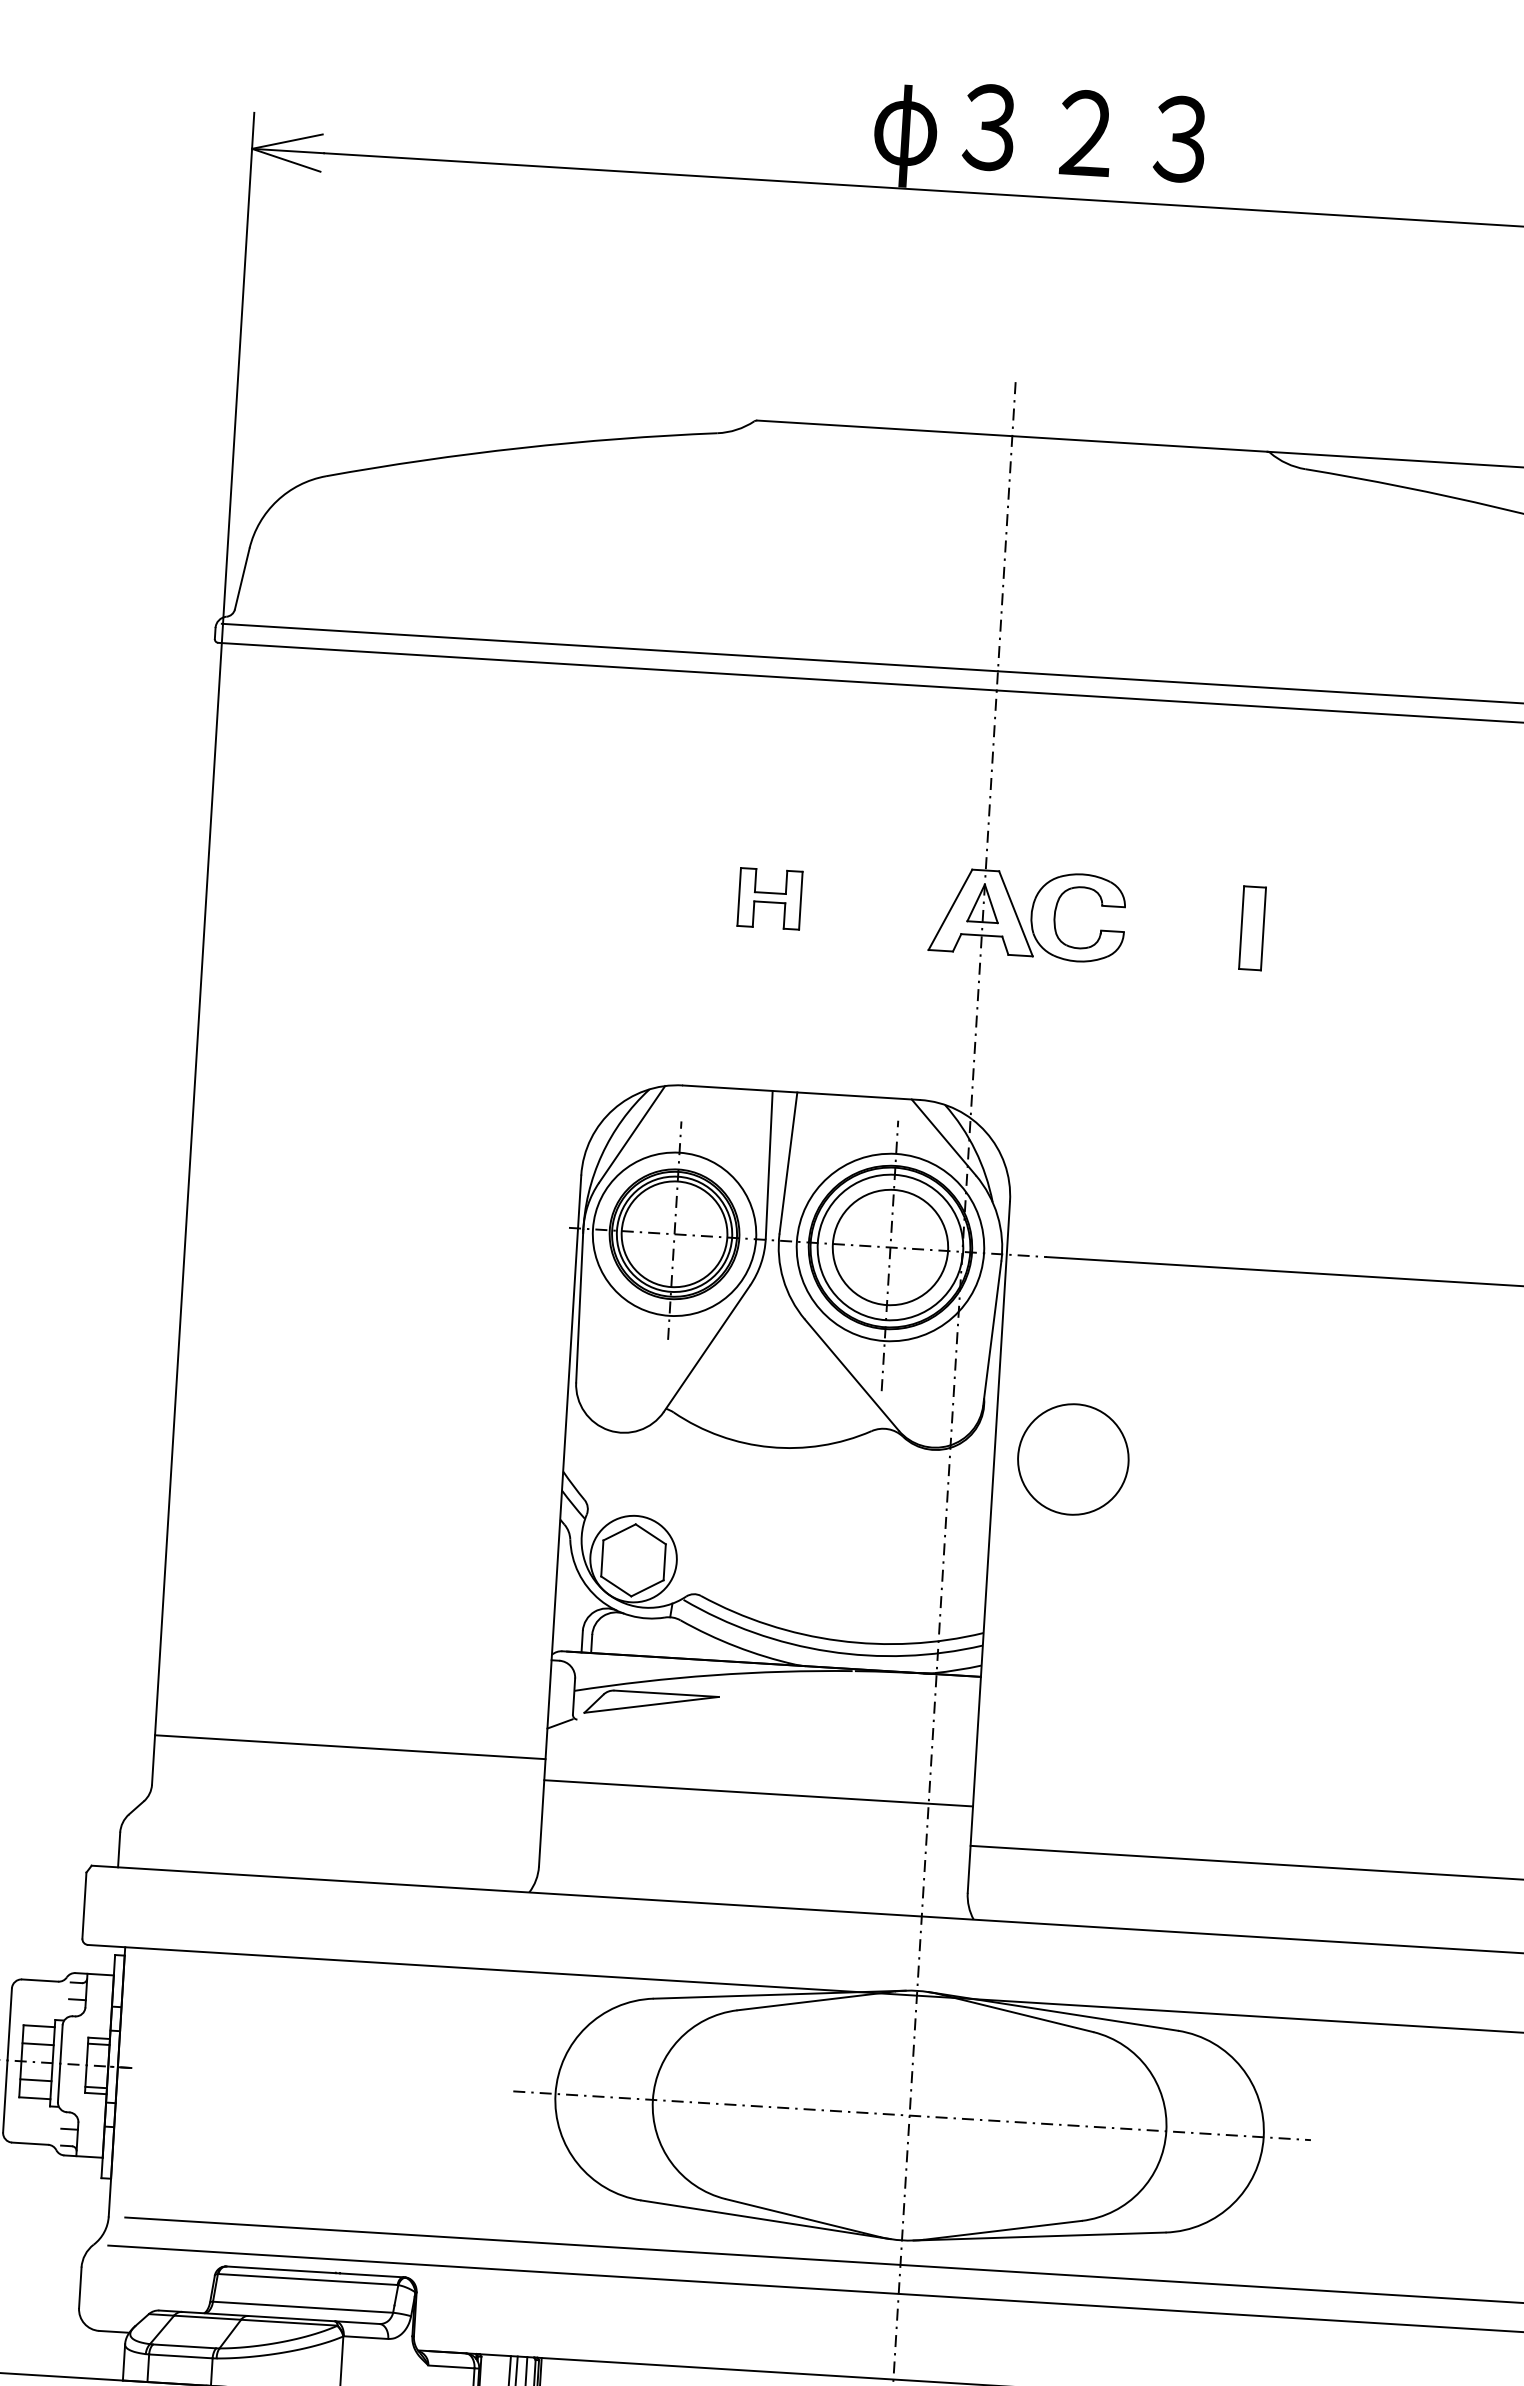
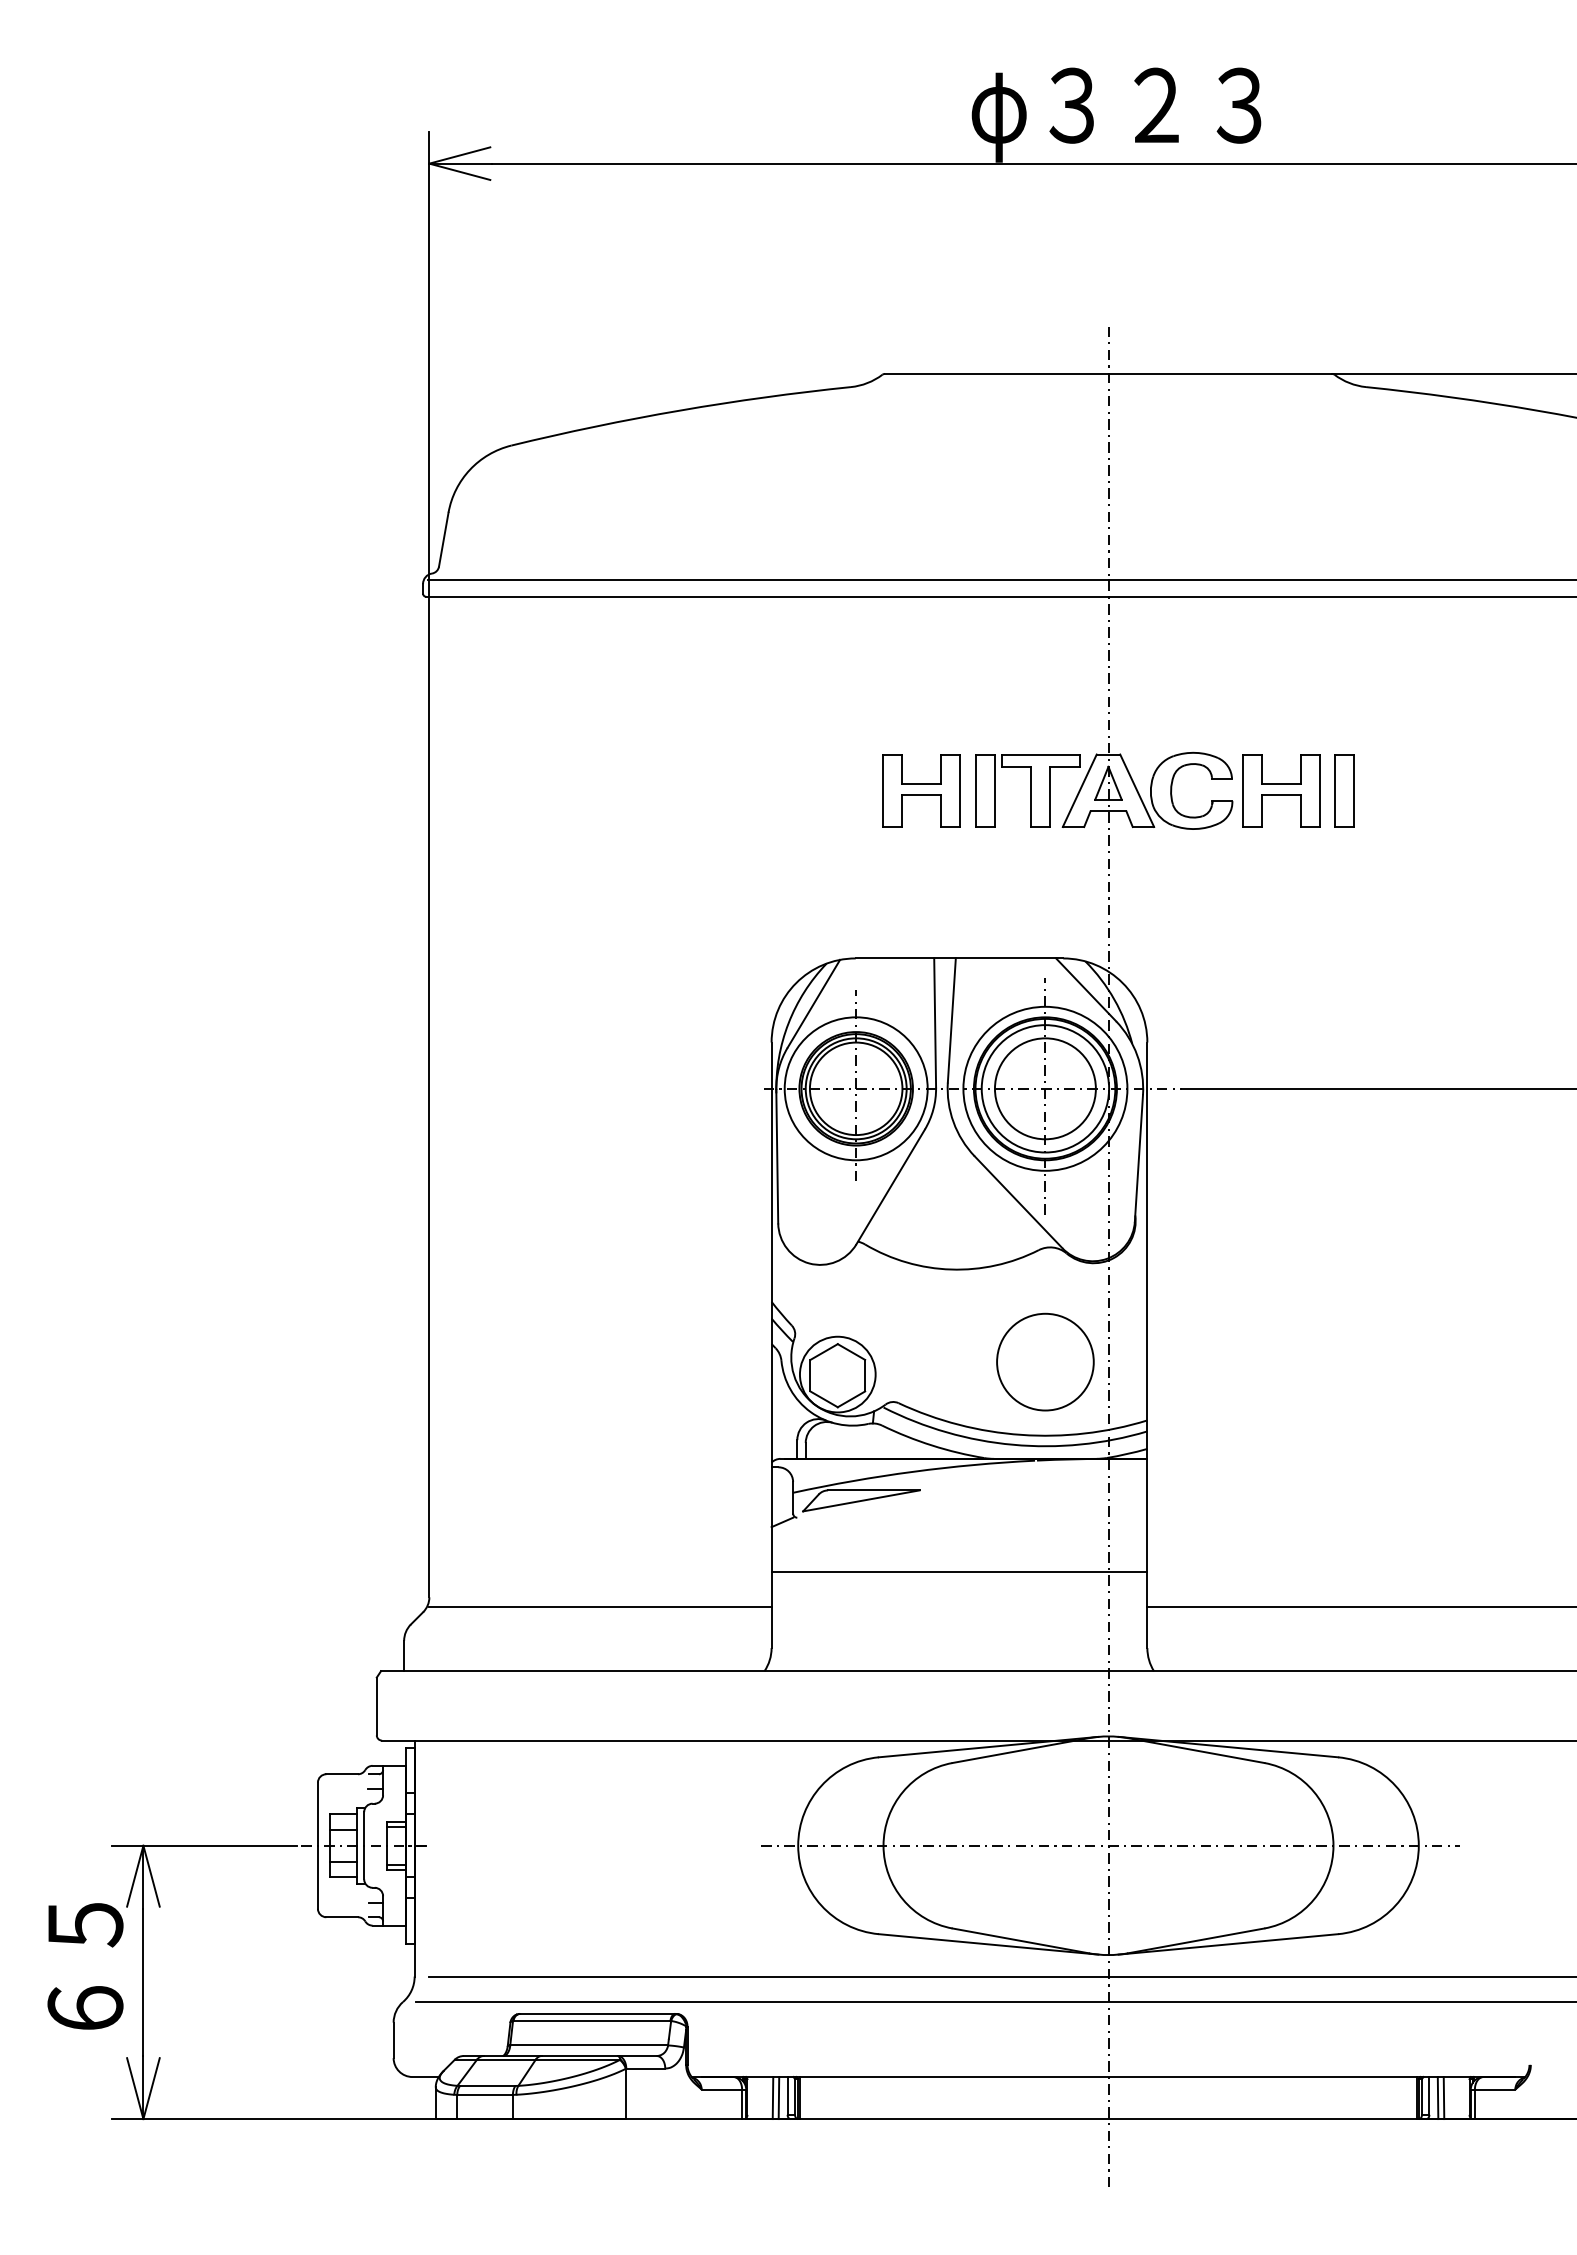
part: (769, 898) -> (921, 790), size x1.43
part: (890, 905) -> (1027, 790), added
part: (1180, 923) -> (1281, 790), added
circle: (1073, 1458) -> (1045, 1361), moved
line: (350, 1746) -> (600, 1606), moved

